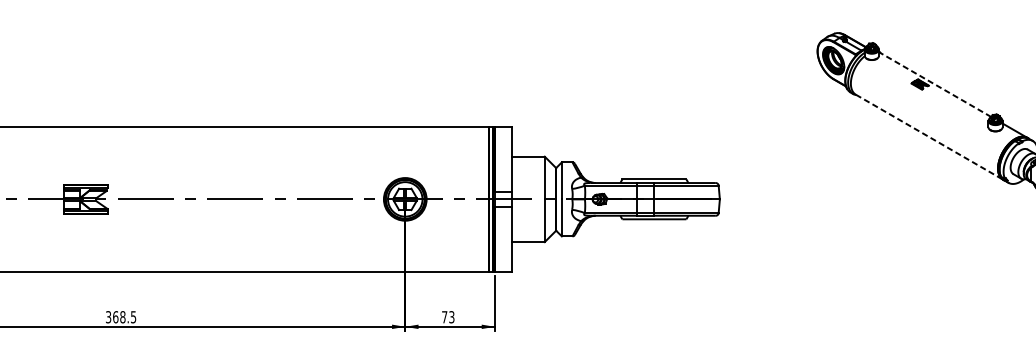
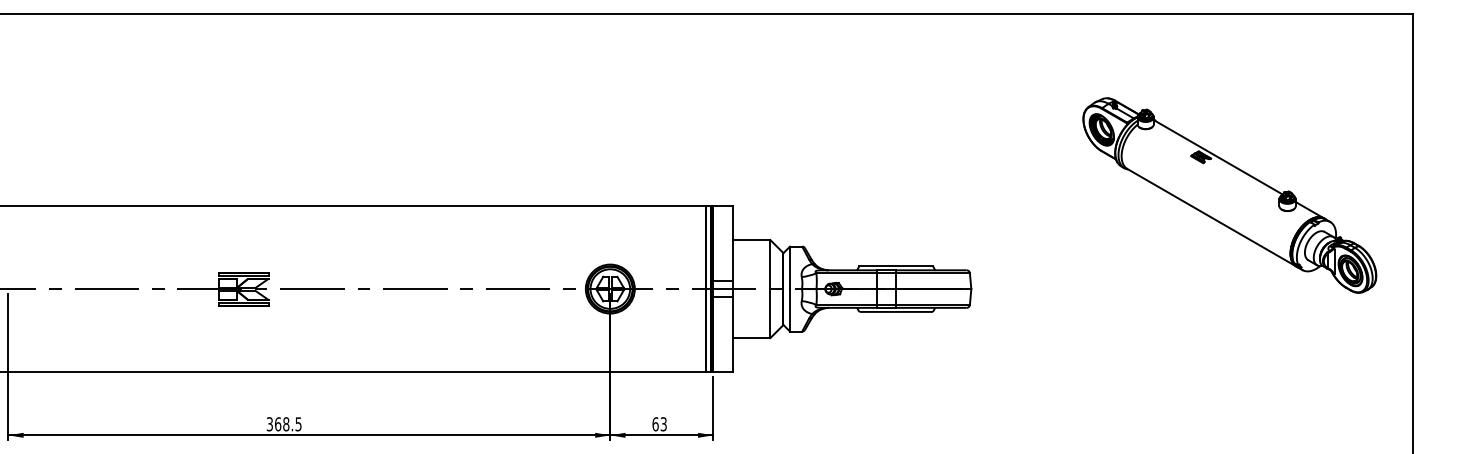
line: (935, 84) -> (1218, 157), dashed -> solid
line: (930, 137) -> (1212, 217), dashed -> solid
text: (444, 317) -> (655, 424), 73 -> 63

